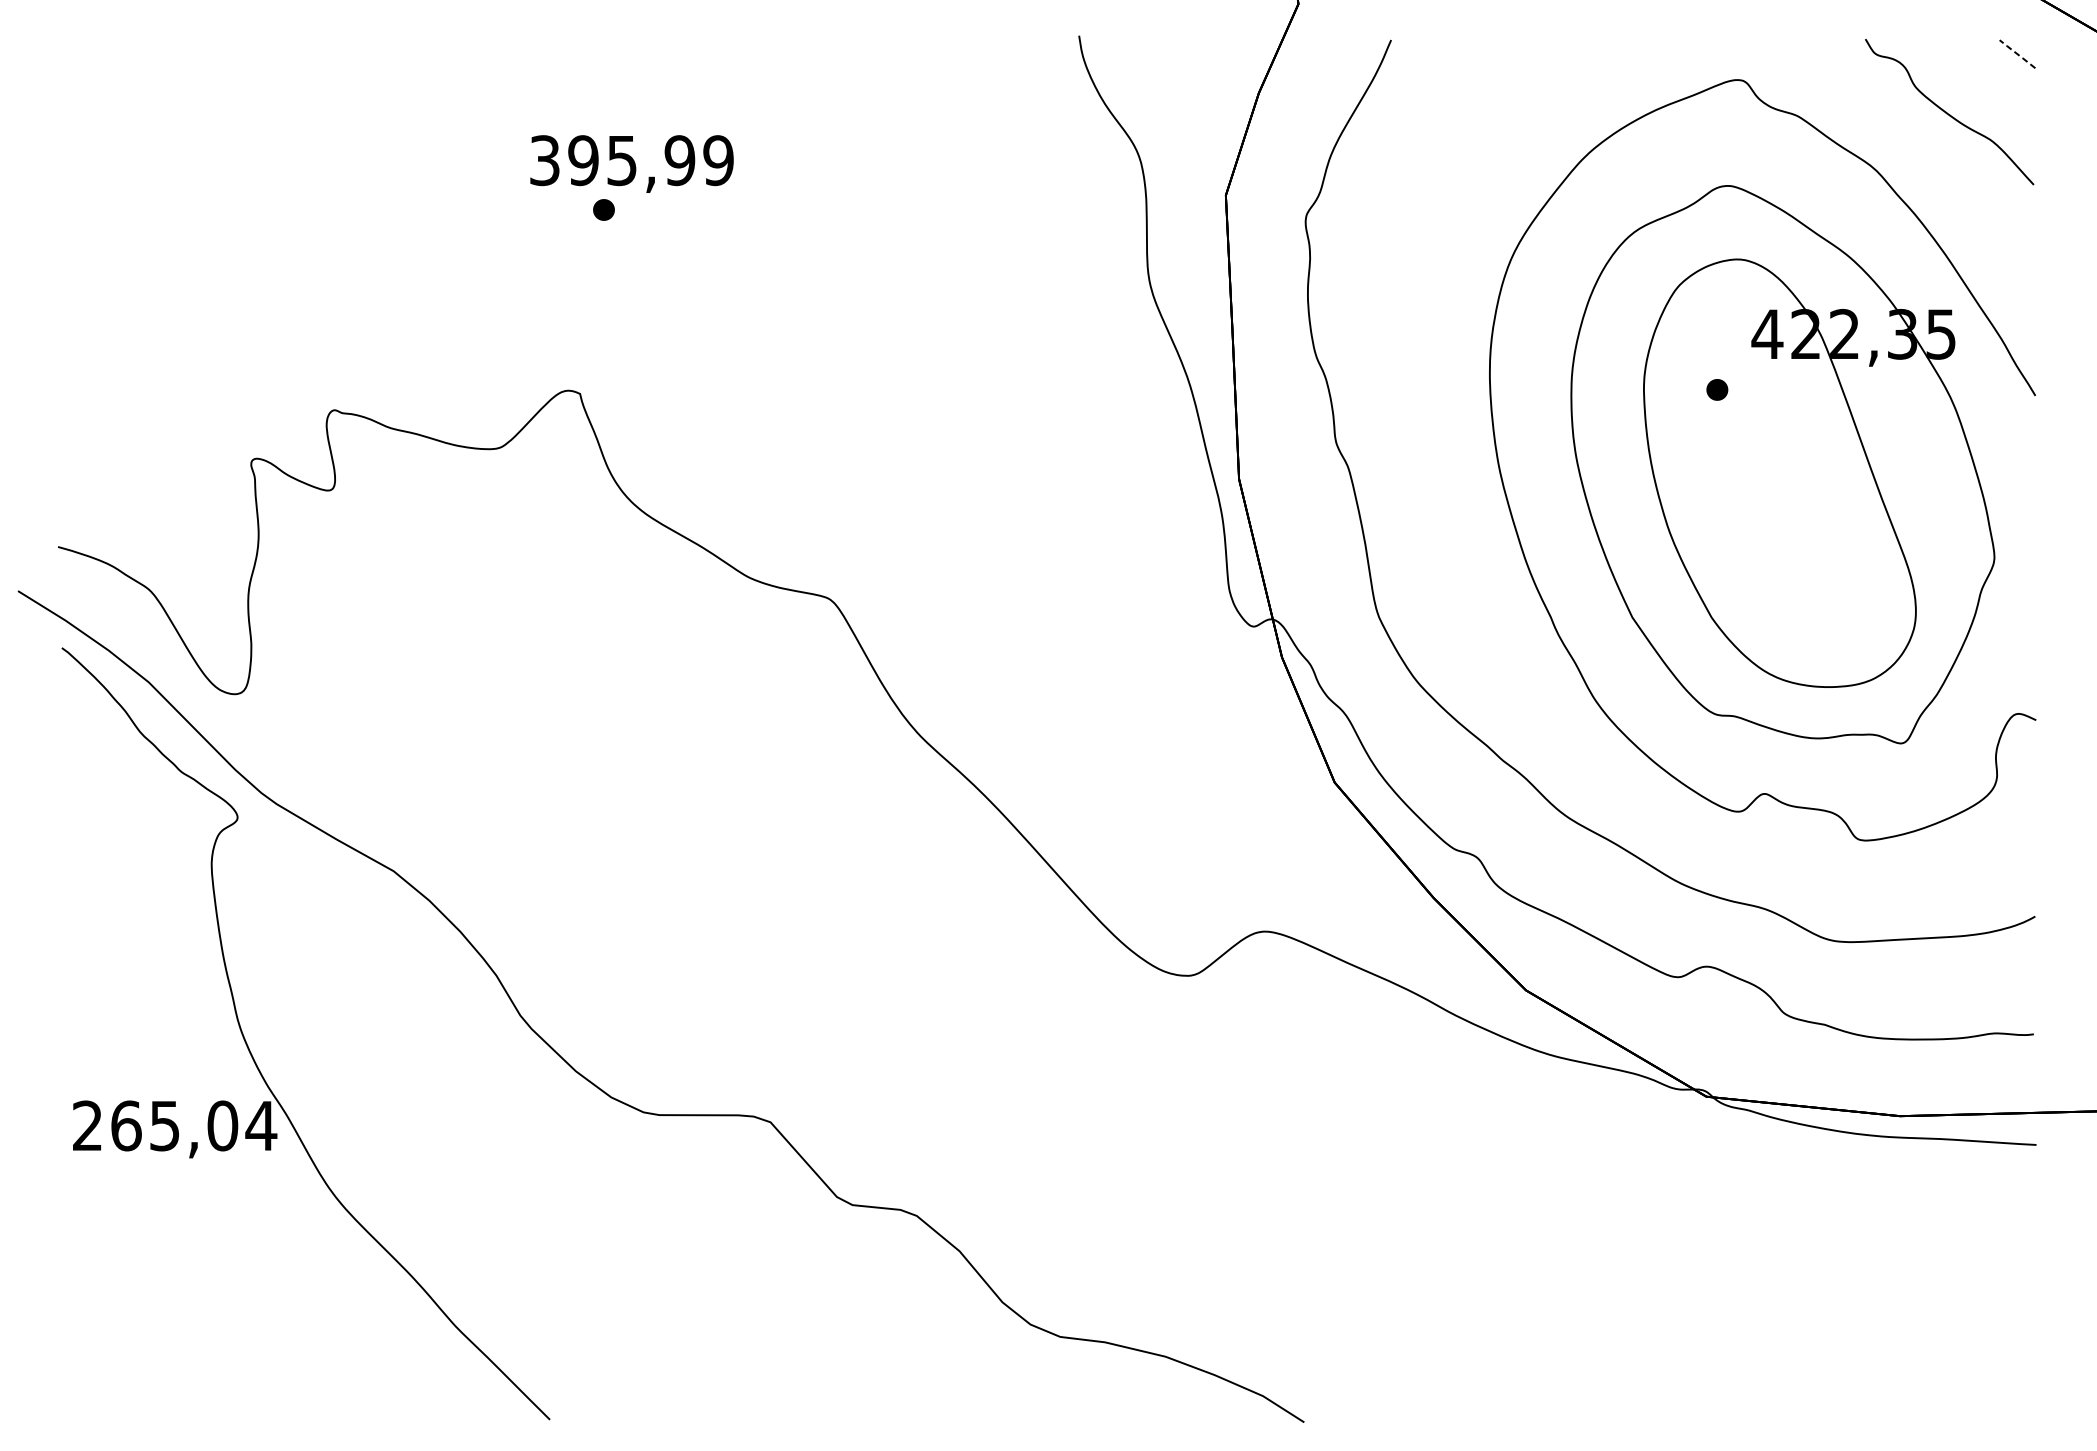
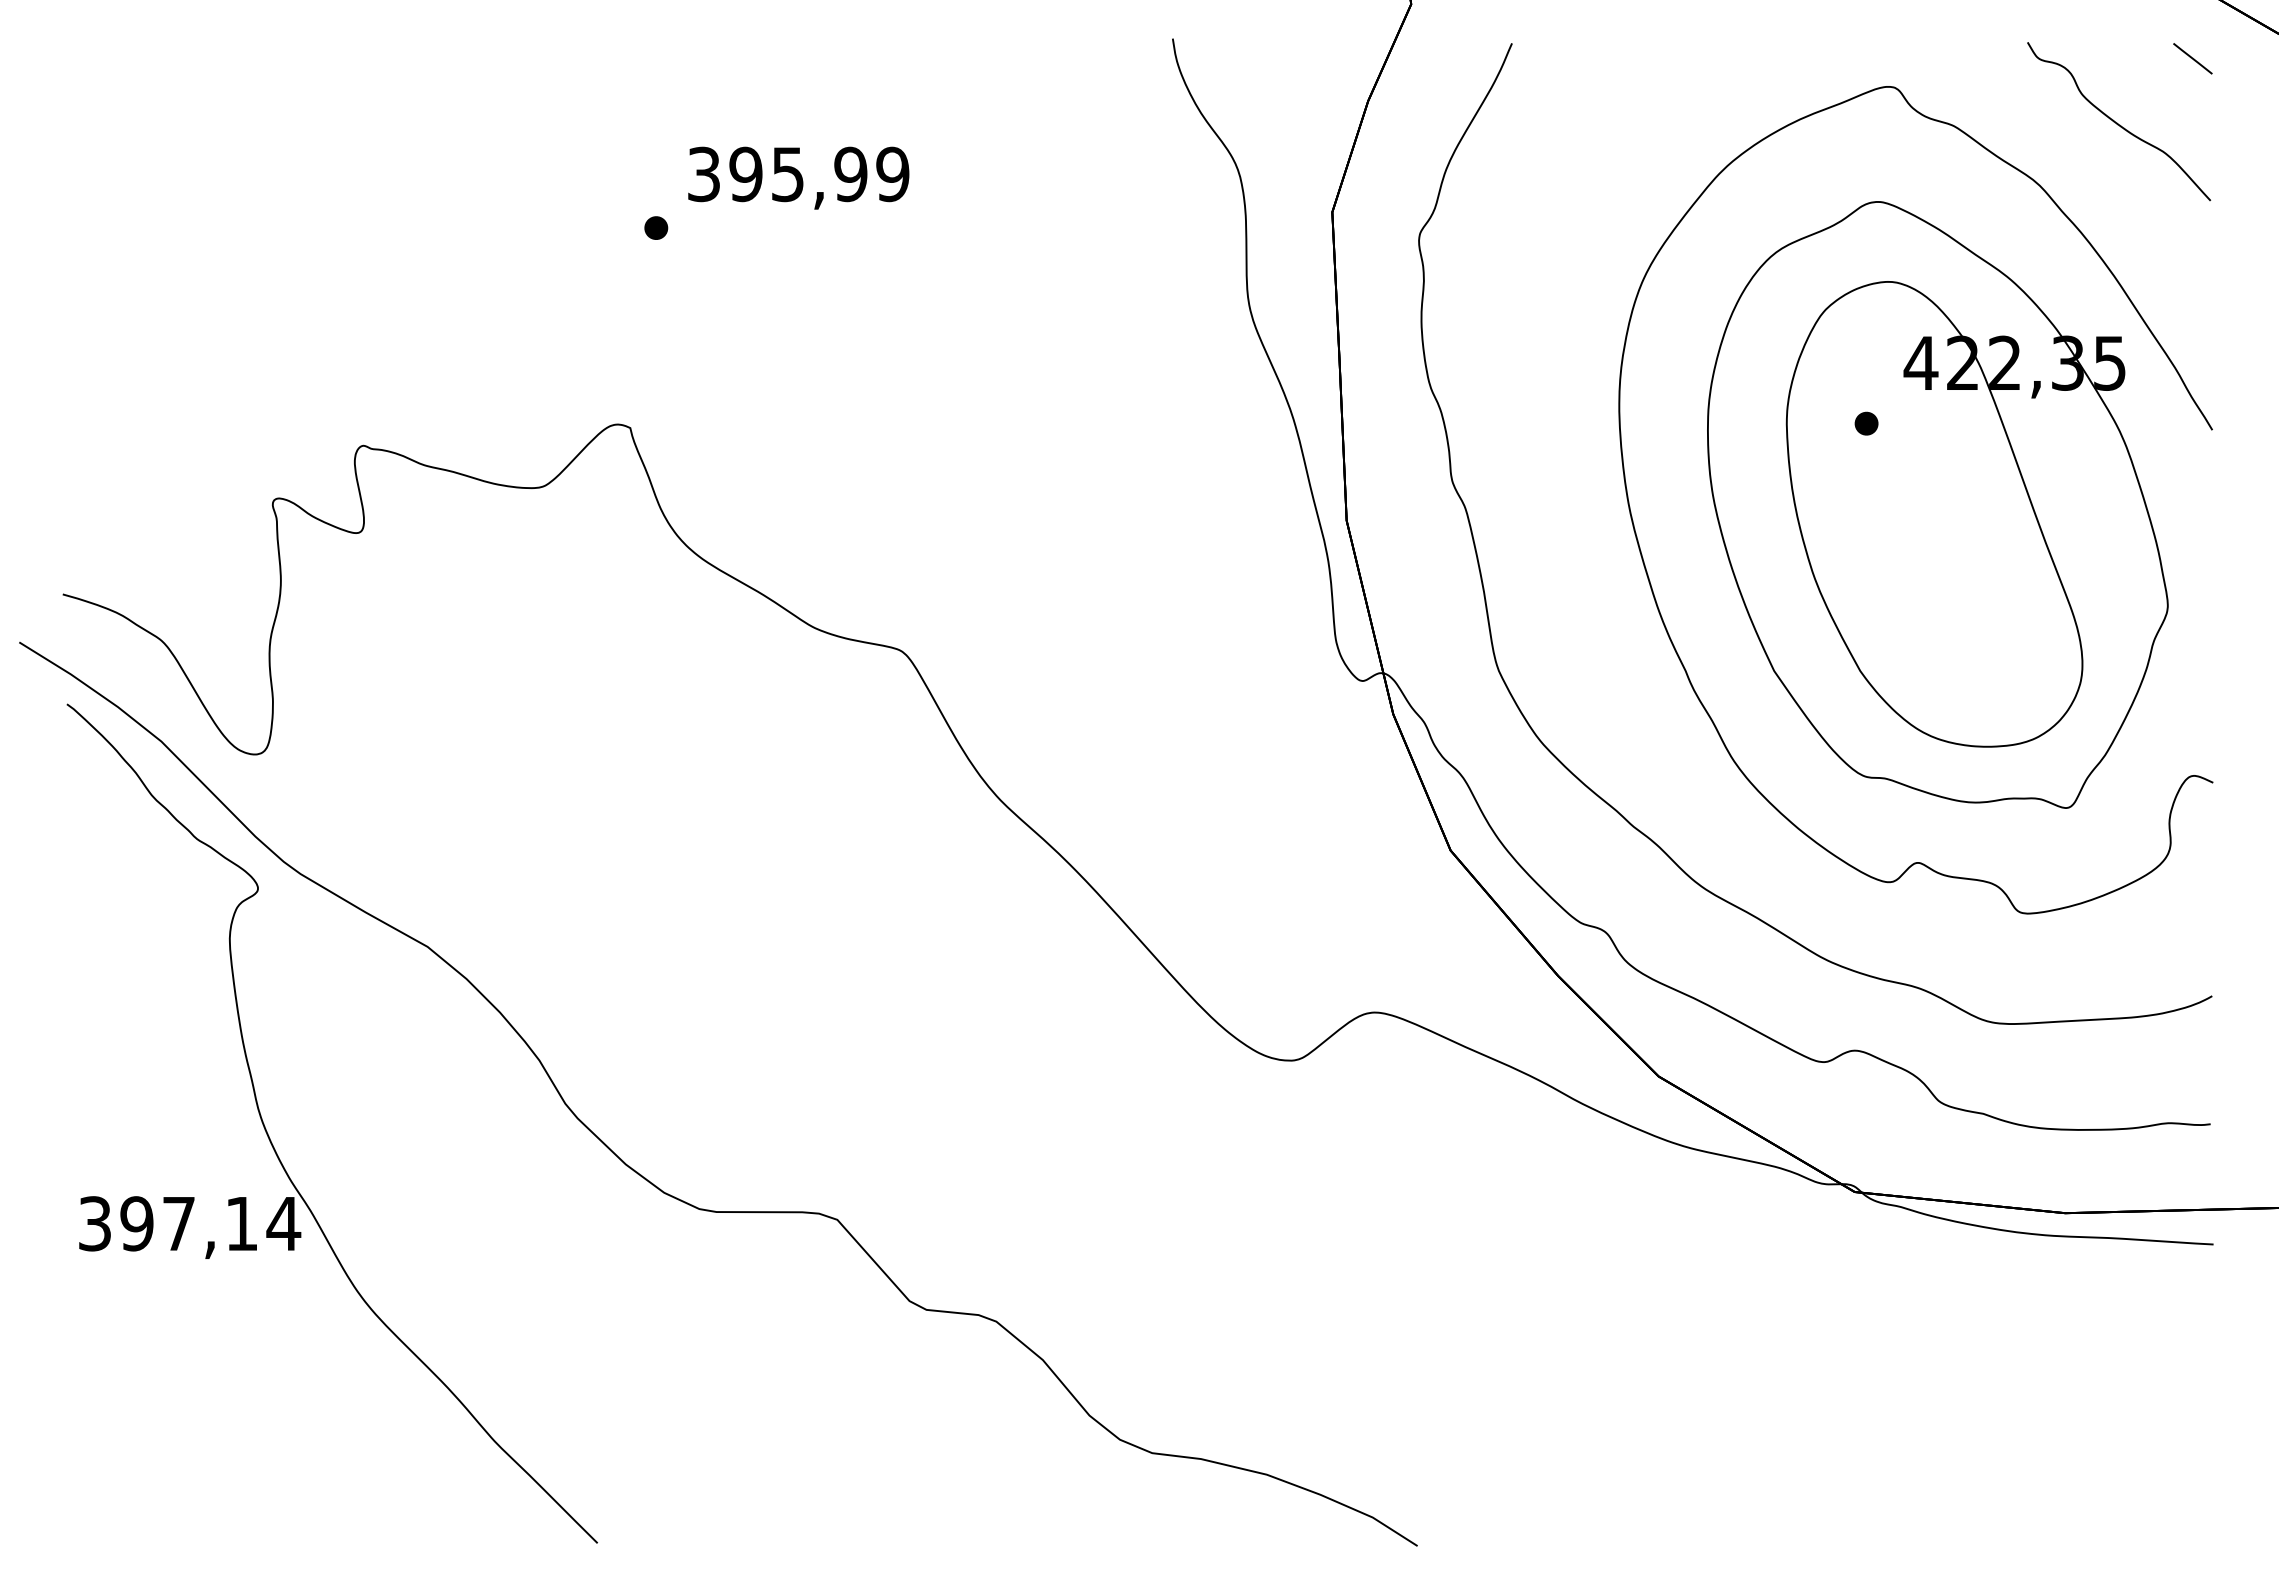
line: (2017, 53) -> (2192, 58), dashed -> solid
text: (631, 163) -> (798, 177), moved
text: (155, 1125) -> (168, 1223), 265,04 -> 397,14

